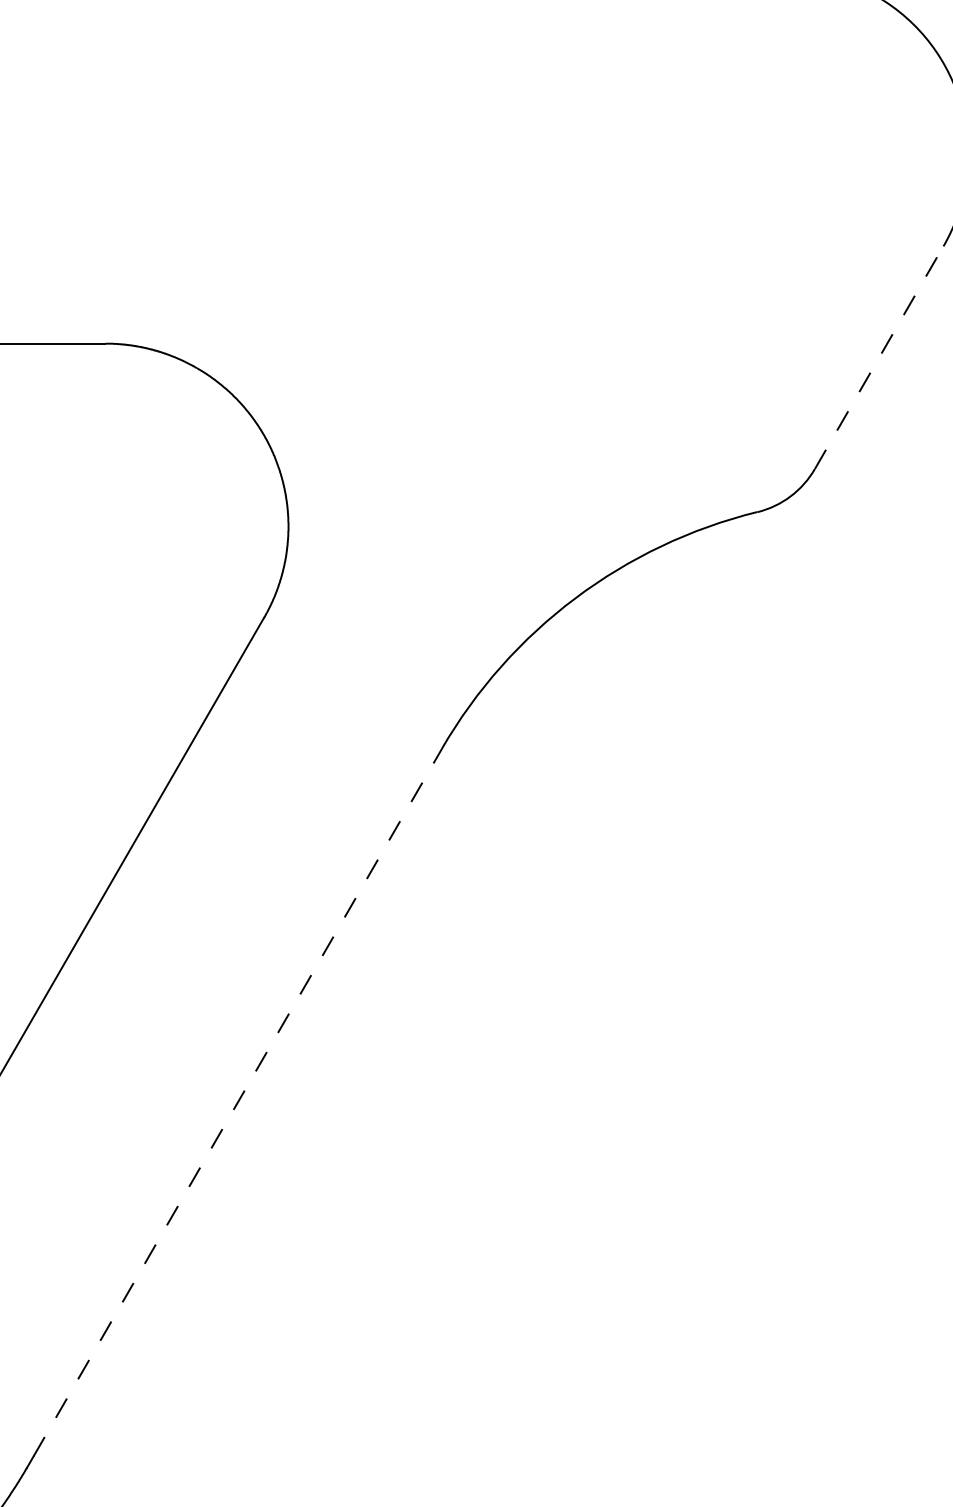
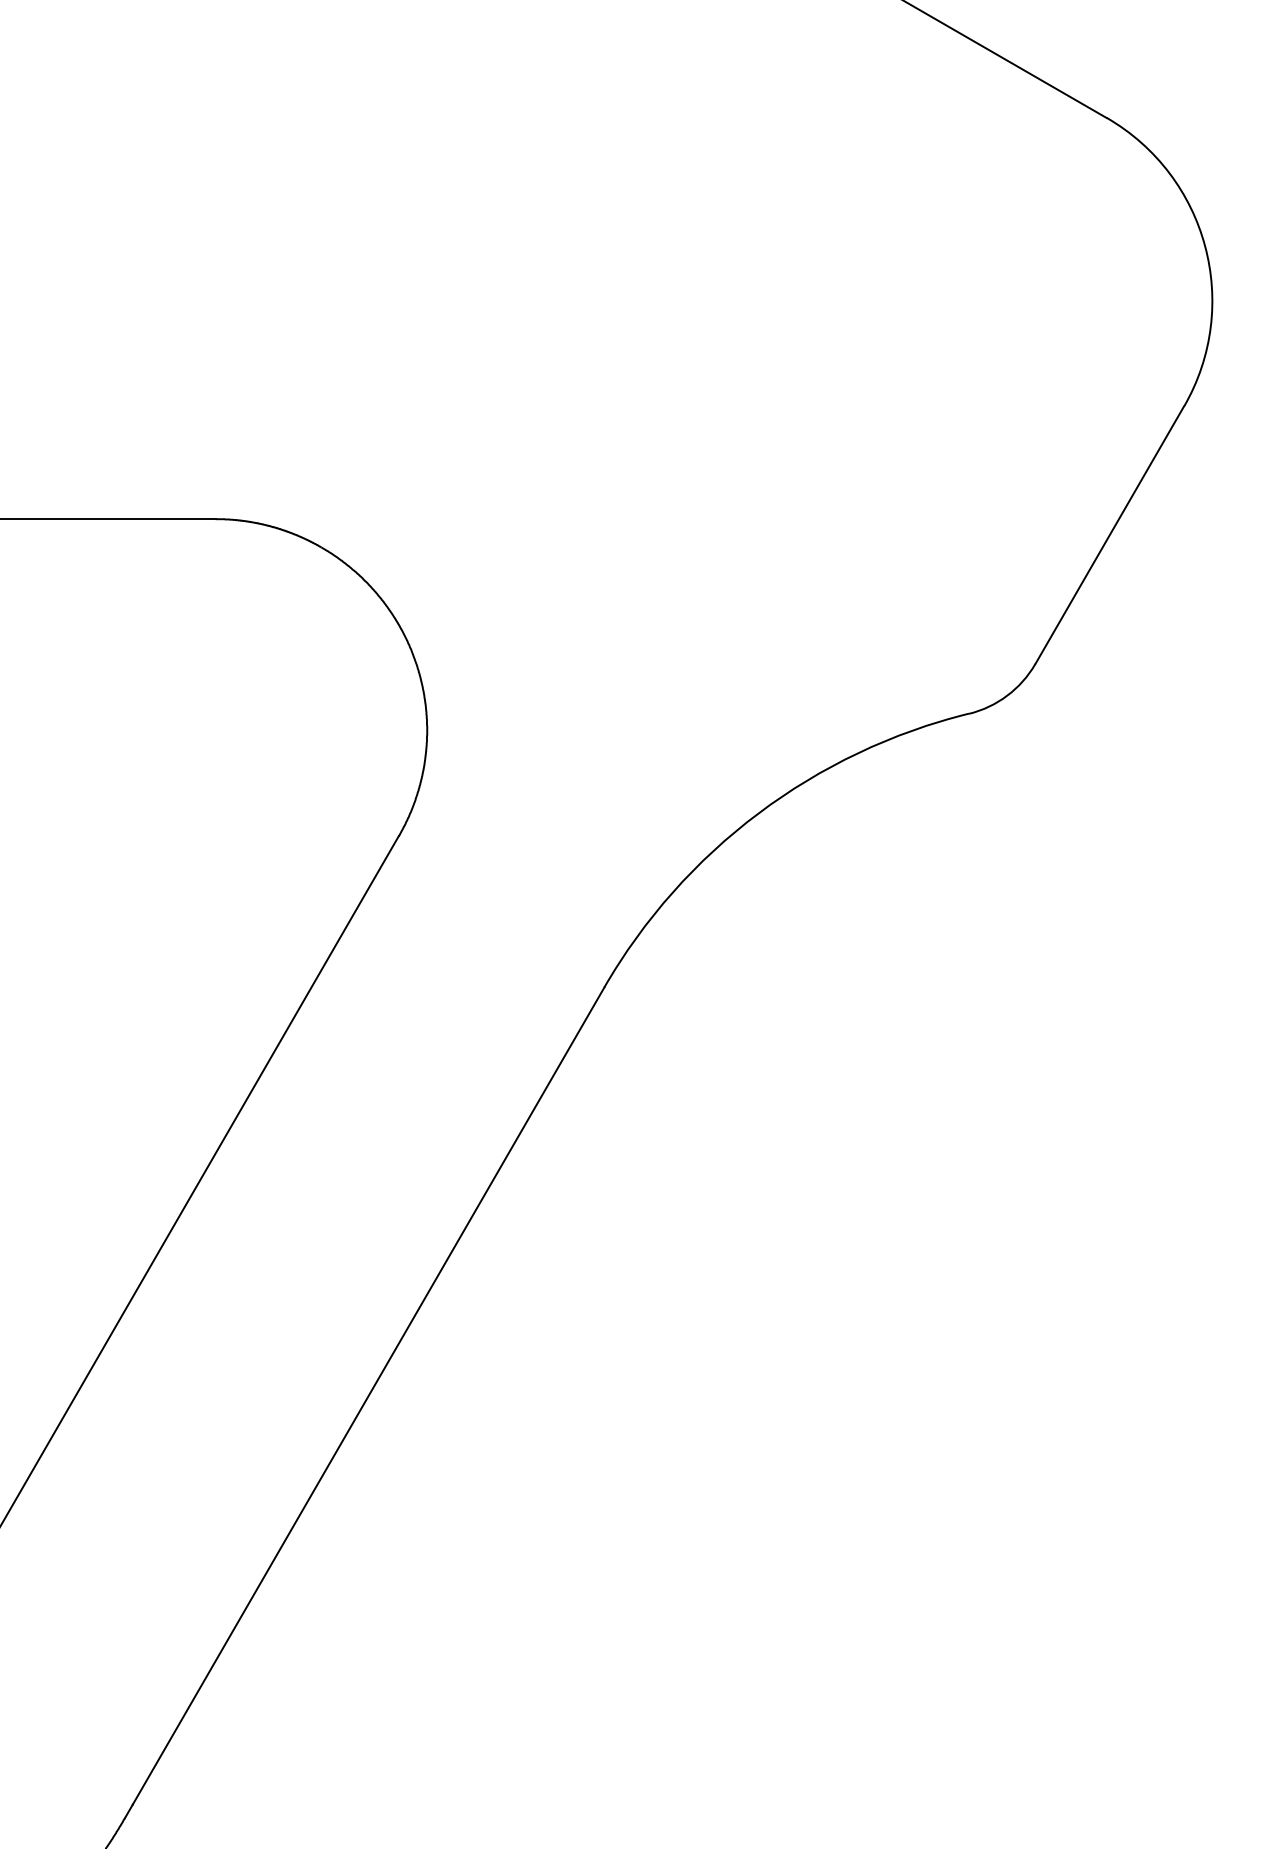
line: (879, 356) -> (1109, 534), dashed -> solid
line: (237, 1103) -> (368, 1396), dashed -> solid

